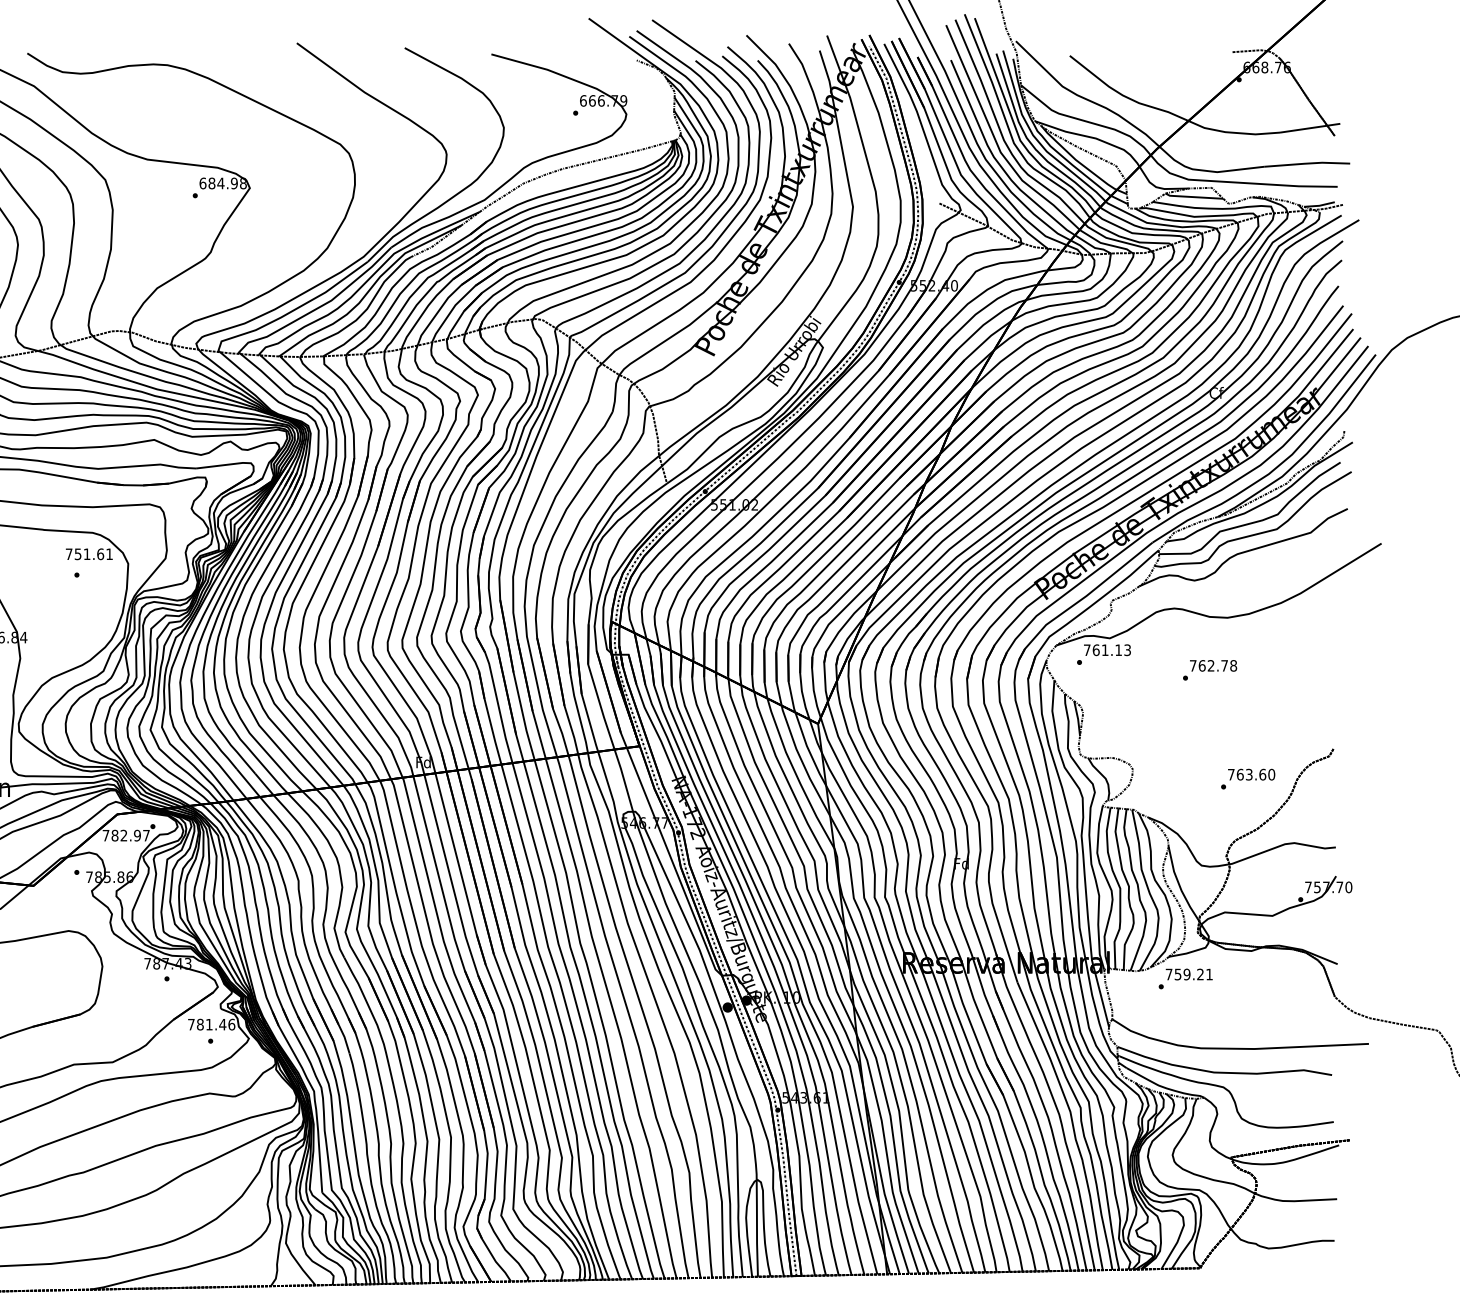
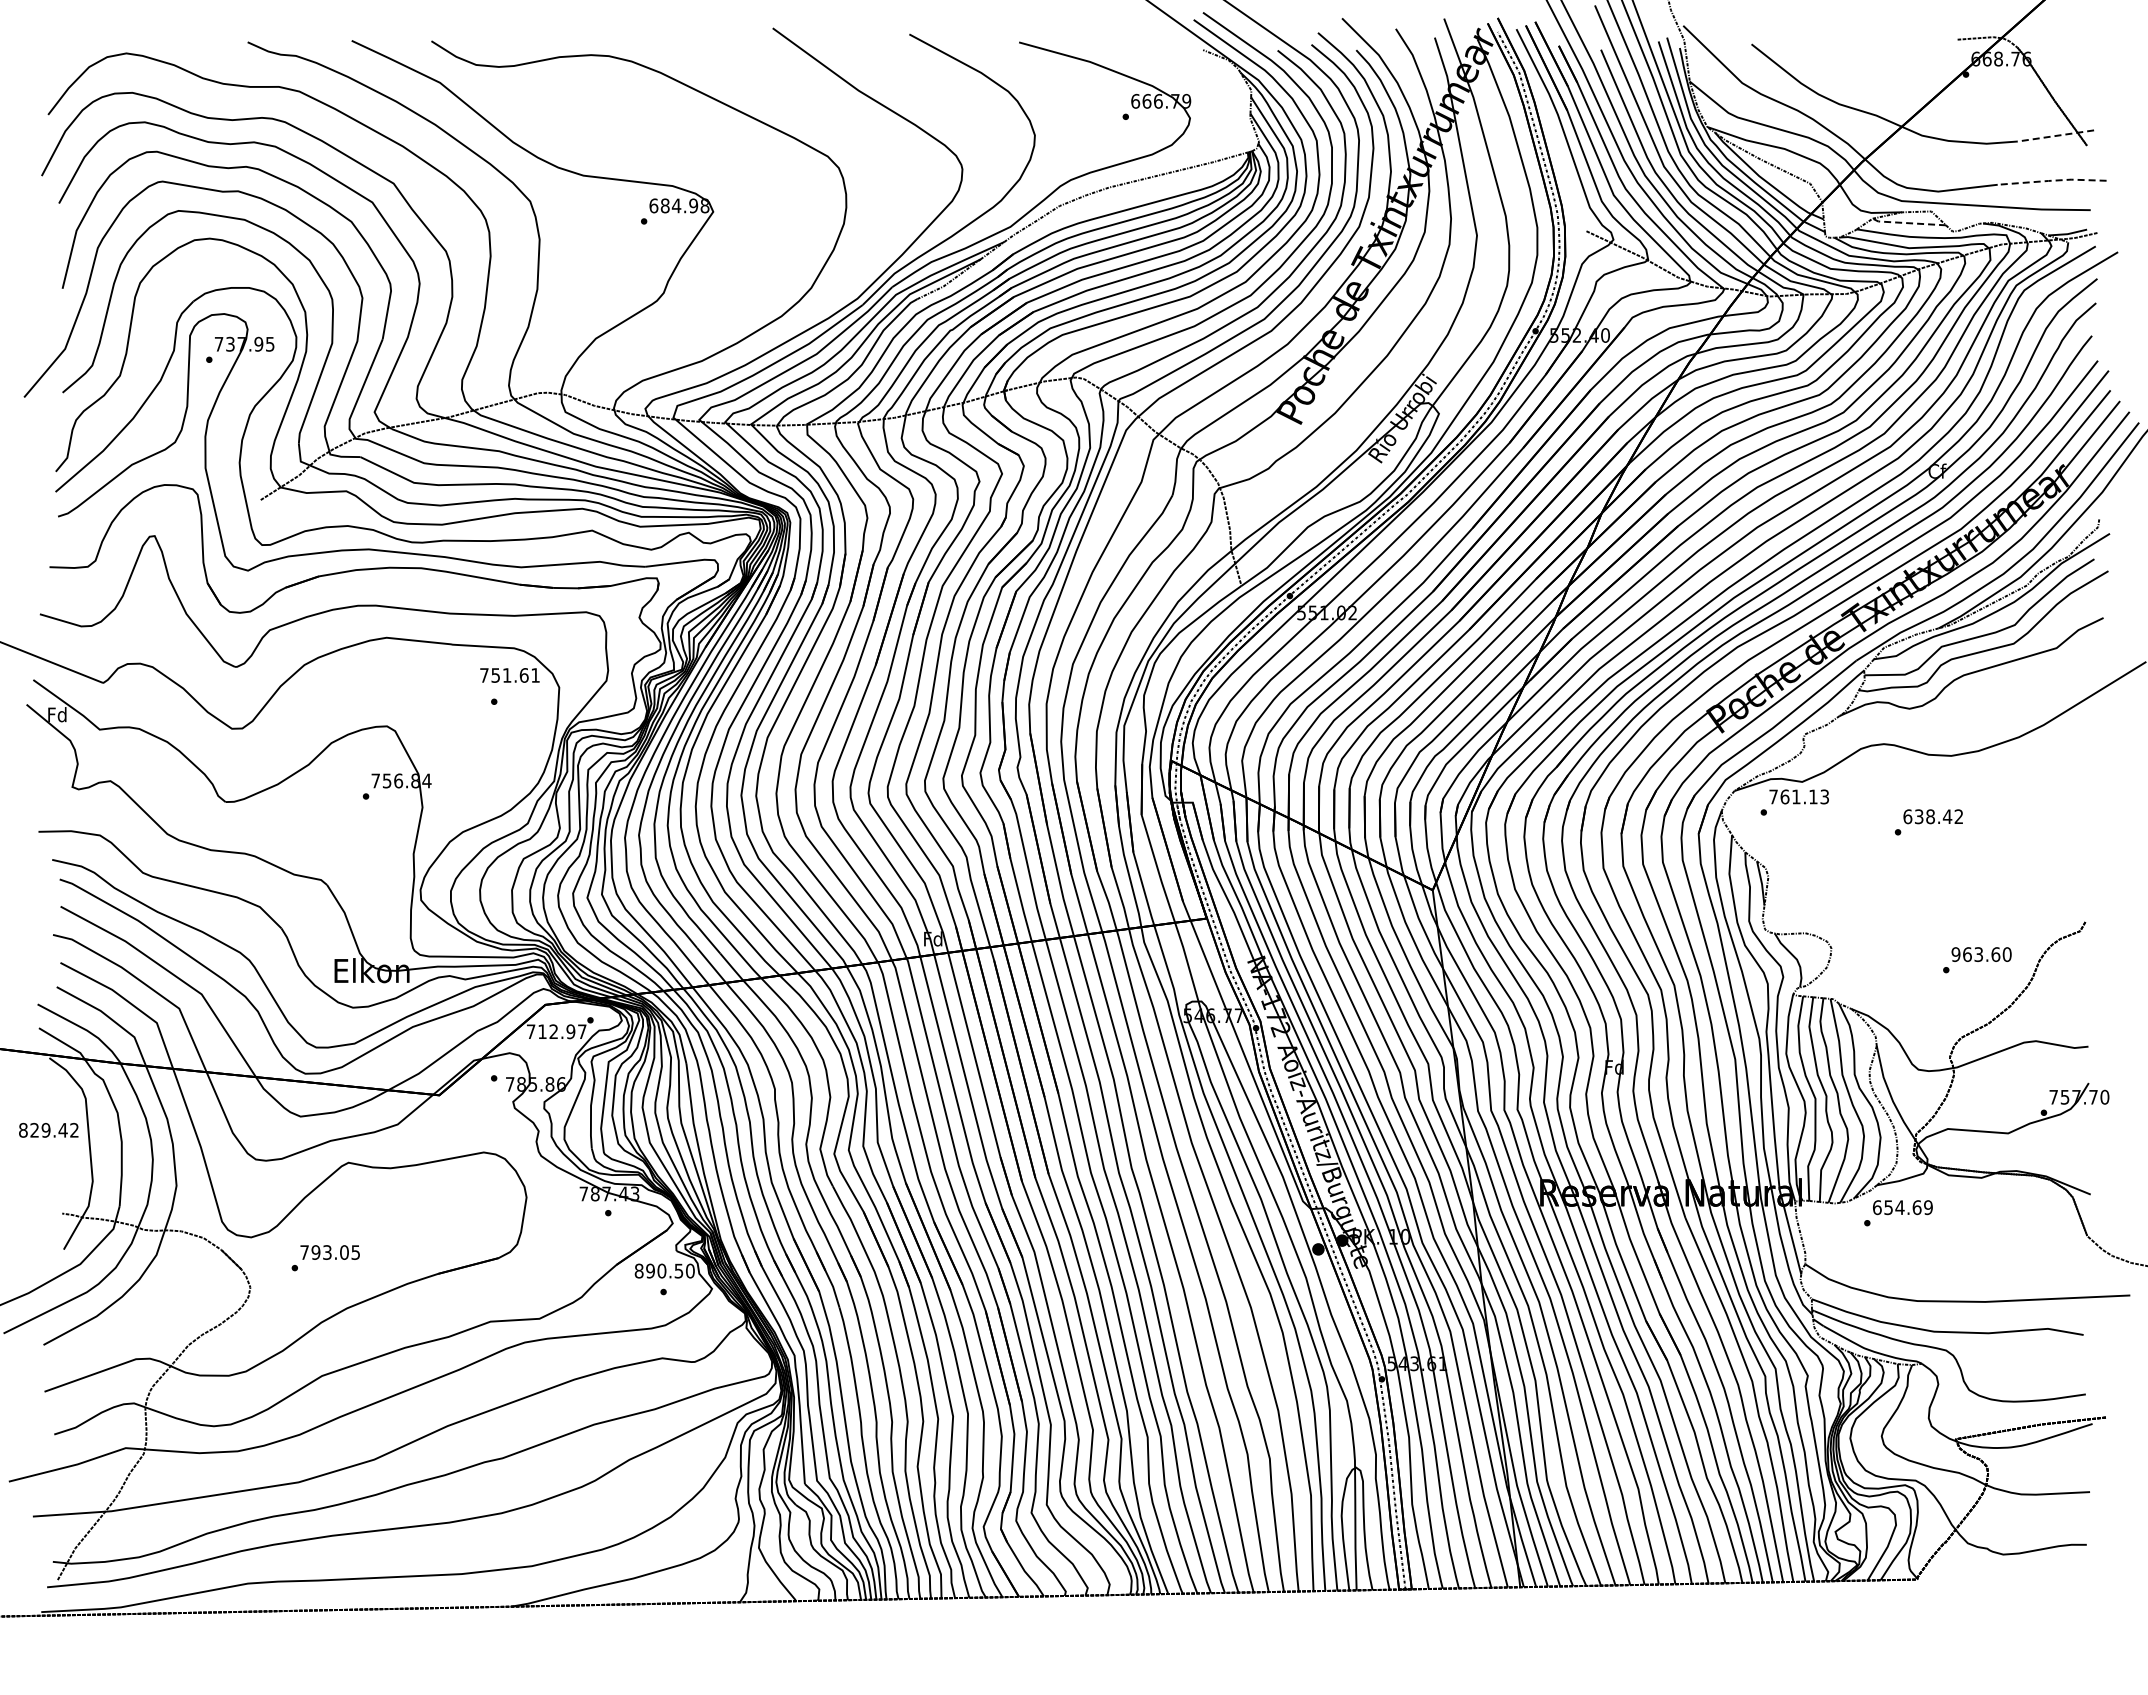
line: (1309, 127) -> (2055, 135), solid -> dashed
line: (1307, 163) -> (2052, 180), solid -> dashed
line: (1193, 197) -> (1908, 223), solid -> dashed
text: (1213, 665) -> (1933, 816), 762.78 -> 638.42
text: (1230, 774) -> (1955, 954), 763.60 -> 963.60
text: (115, 835) -> (542, 1031), 782.97 -> 712.97
text: (1189, 974) -> (1902, 1207), 759.21 -> 654.69
text: (211, 1024) -> (664, 1270), 781.46 -> 890.50

